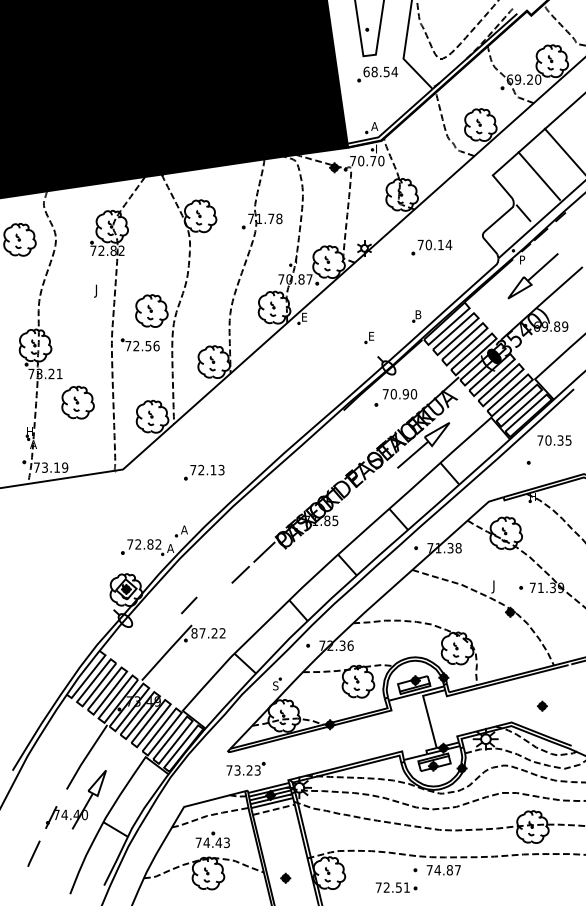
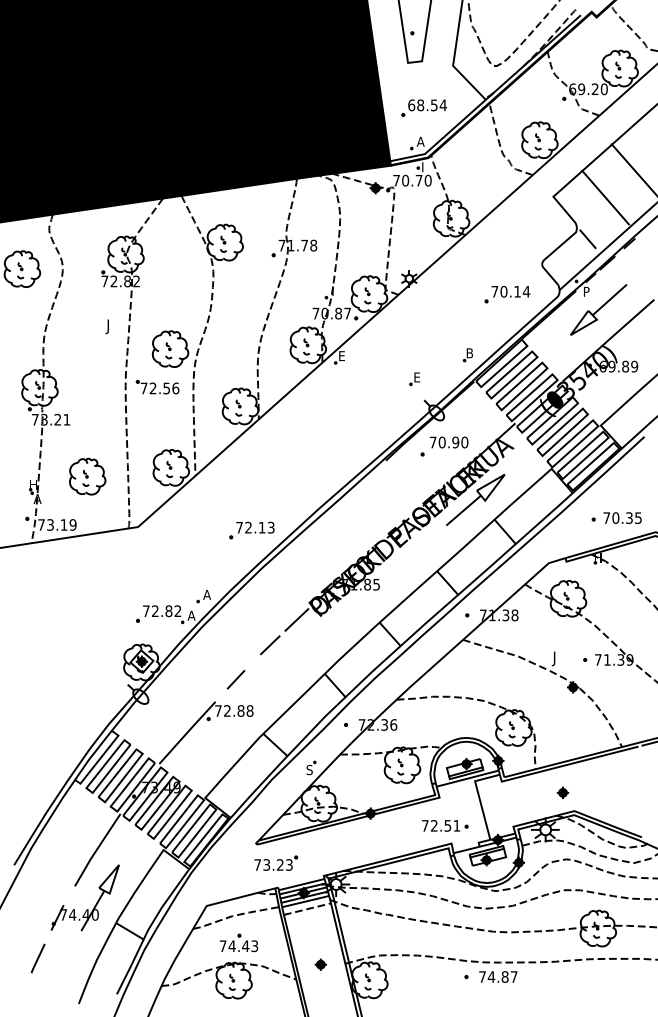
part: (377, 74) -> (423, 108), moved
part: (431, 247) -> (506, 294), moved
part: (77, 402) -> (87, 476), moved
text: (554, 440) -> (622, 518), moved
part: (204, 472) -> (252, 530), moved
line: (189, 605) -> (236, 679), moved
text: (208, 633) -> (234, 711), 87.22 -> 72.88
part: (542, 705) -> (563, 792), moved
part: (285, 877) -> (320, 963), moved
part: (396, 887) -> (445, 825), moved

